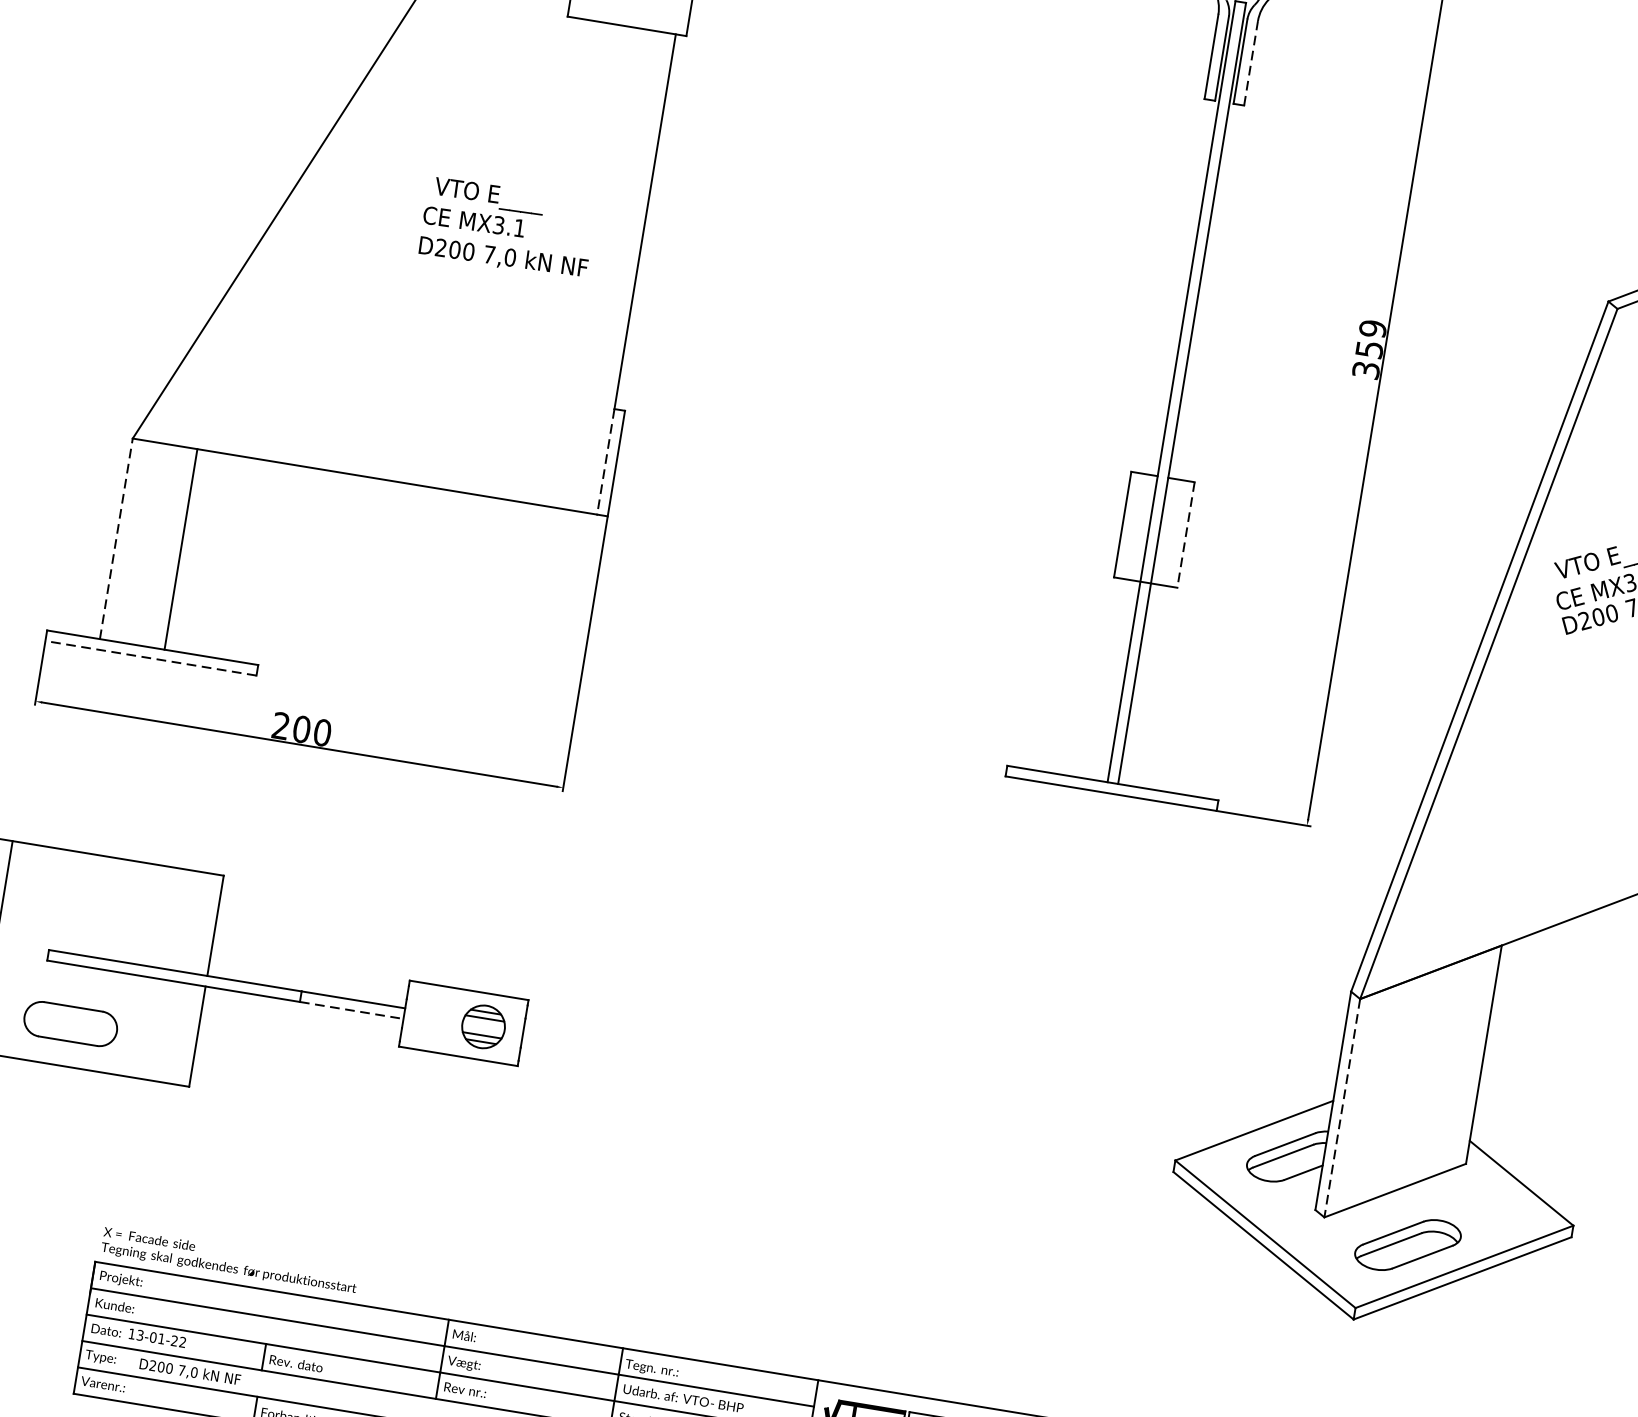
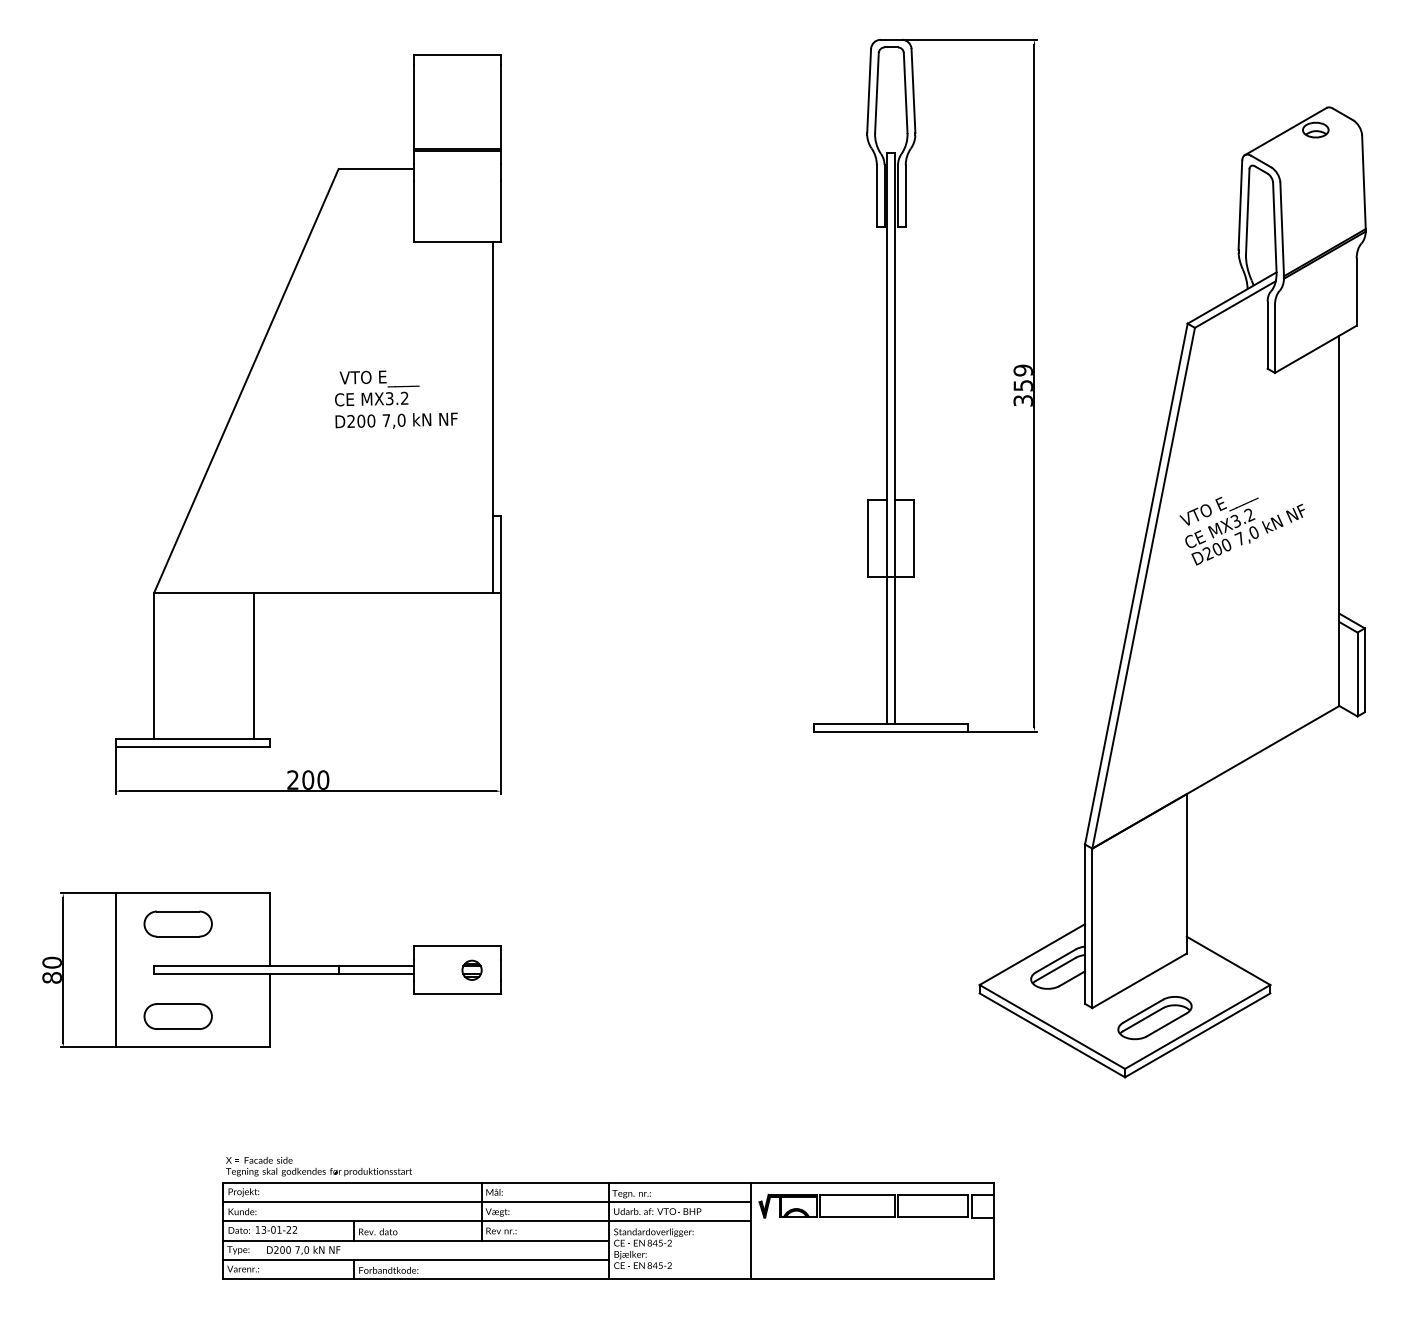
line: (1250, 62) -> (905, 195), dashed -> solid
text: (519, 227) -> (404, 397), MX3.1 -> MX3.2
line: (606, 461) -> (493, 554), dashed -> solid
line: (1186, 534) -> (914, 538), dashed -> solid
line: (117, 537) -> (154, 665), dashed -> solid
line: (181, 548) -> (254, 665), moved
line: (150, 658) -> (192, 747), dashed -> solid
part: (90, 896) -> (177, 923), added
line: (351, 1010) -> (376, 974), dashed -> solid
part: (482, 1025) -> (471, 969), size x0.62
line: (1342, 1108) -> (1092, 928), dashed -> solid

